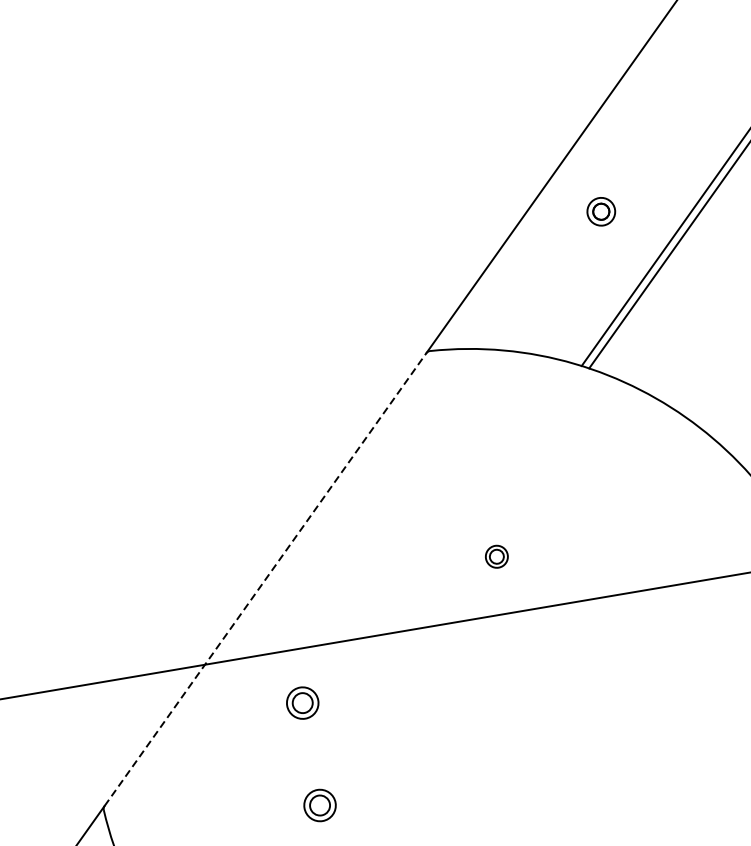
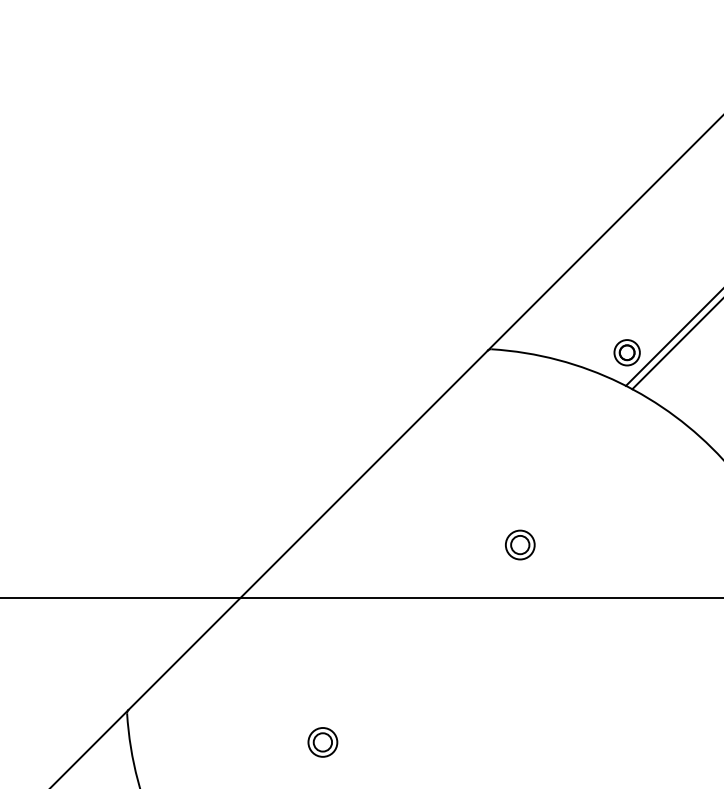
part: (600, 211) -> (626, 352), moved
part: (496, 556) -> (520, 544), size x1.43
line: (265, 578) -> (308, 529), dashed -> solid
part: (302, 703) -> (322, 647), removed

